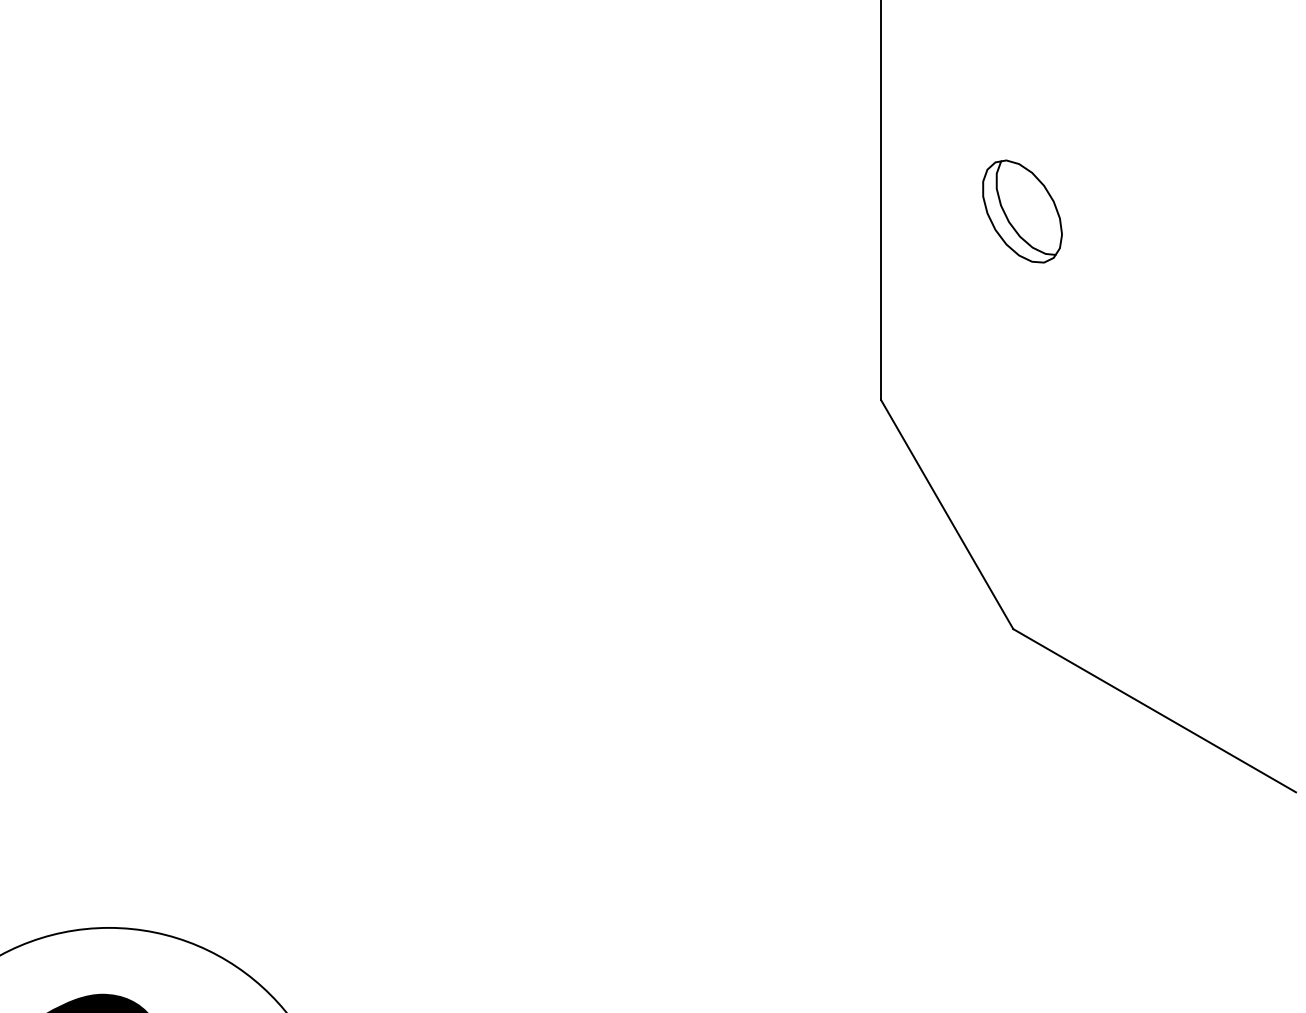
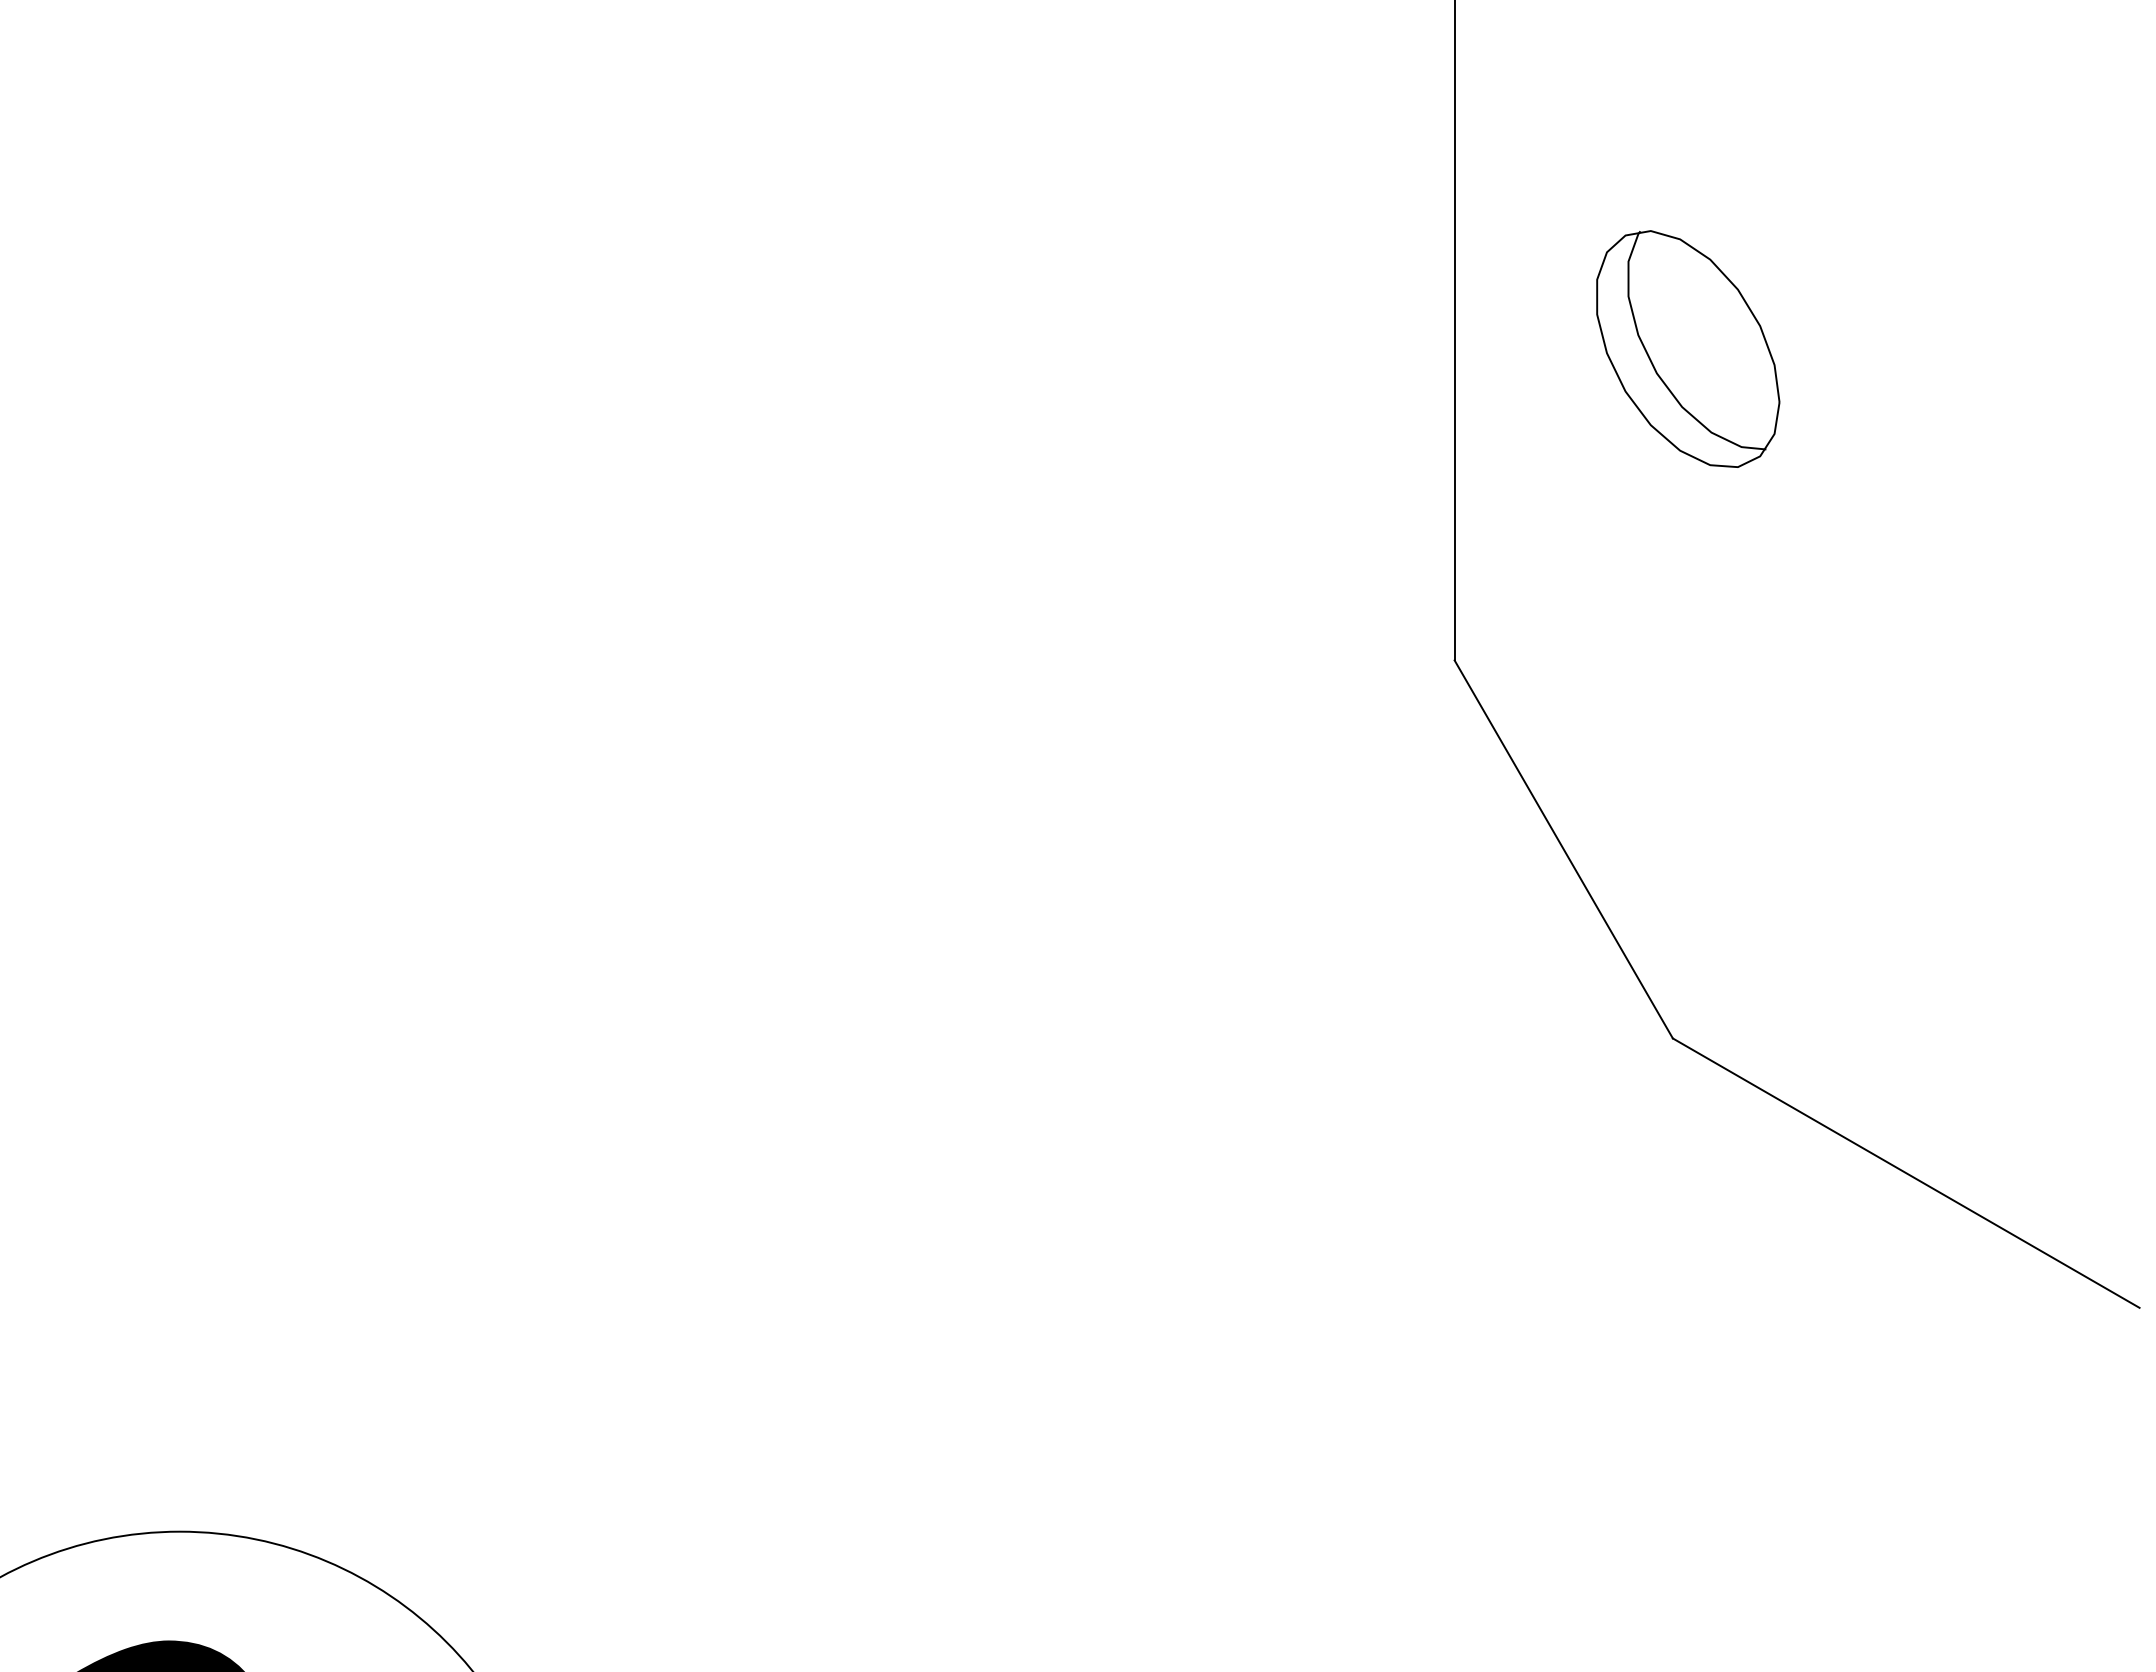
part: (1022, 211) -> (1688, 348), size x1.4

